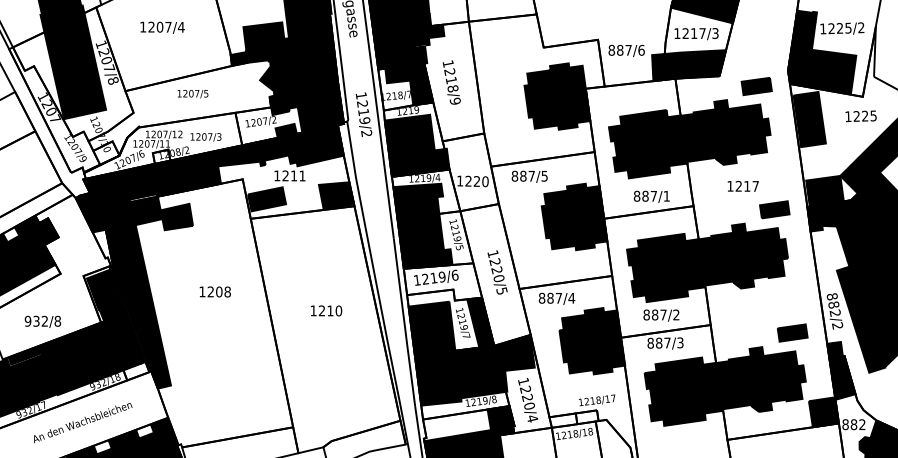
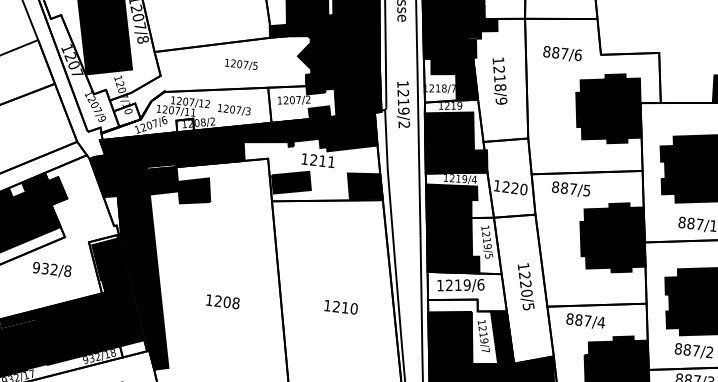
text: (626, 50) -> (562, 53), moved
text: (192, 93) -> (240, 64), moved
text: (214, 291) -> (222, 301), moved
text: (42, 321) -> (51, 269), moved

